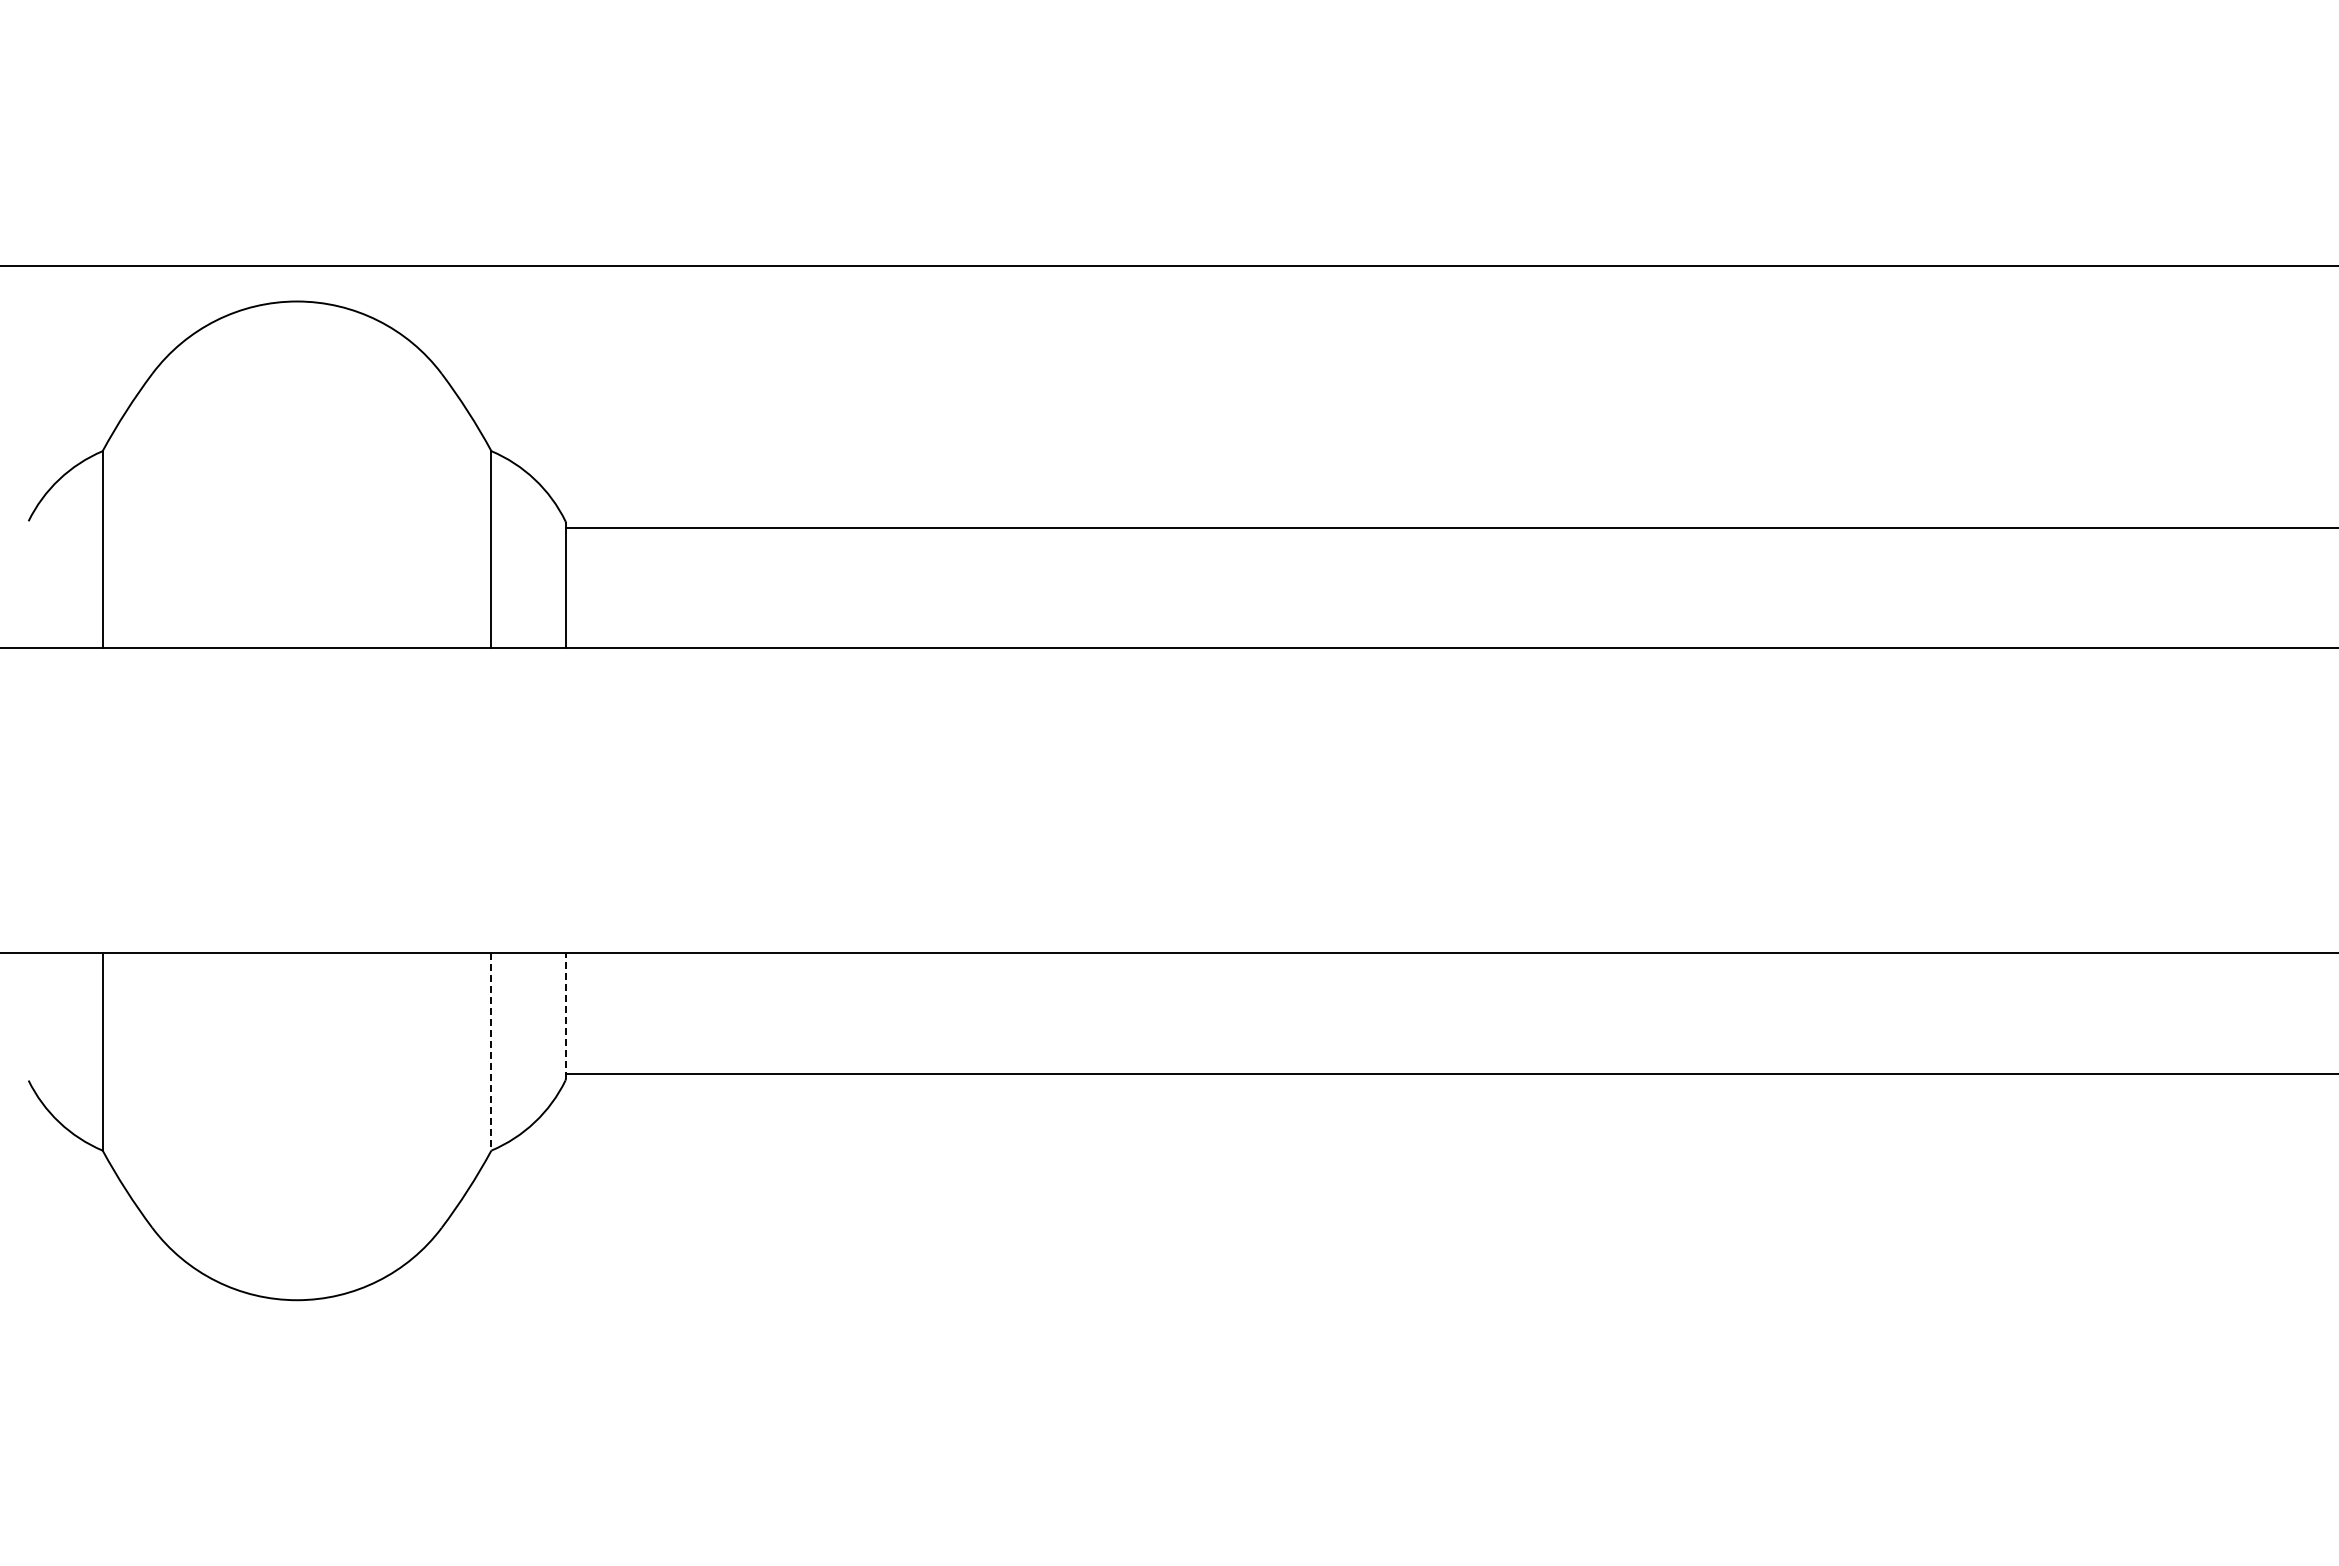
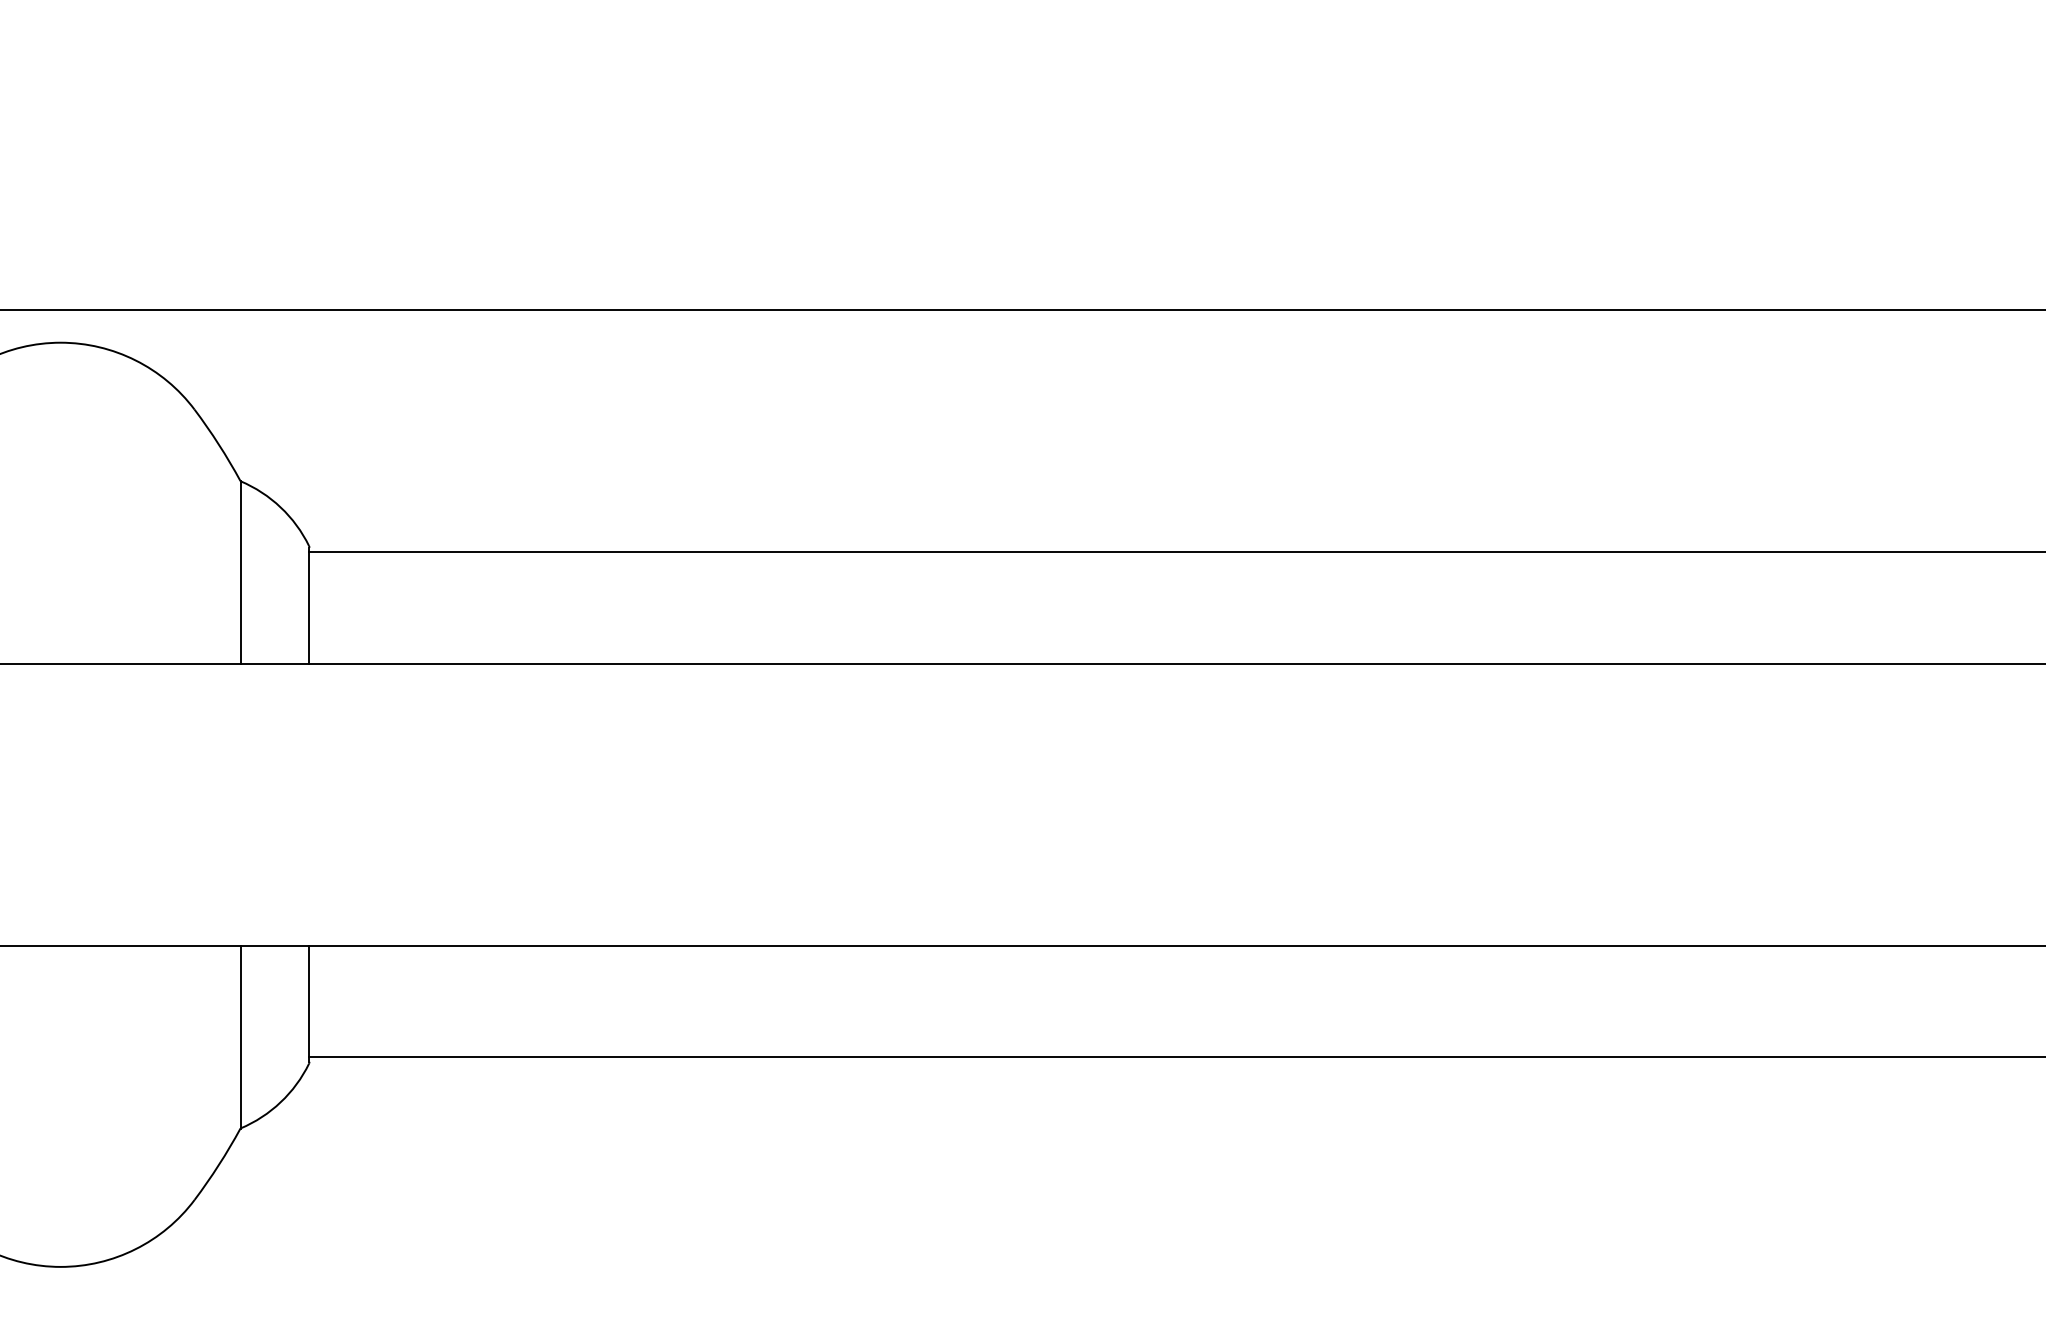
line: (565, 1015) -> (309, 1003), dashed -> solid
line: (491, 1051) -> (240, 1036), dashed -> solid

